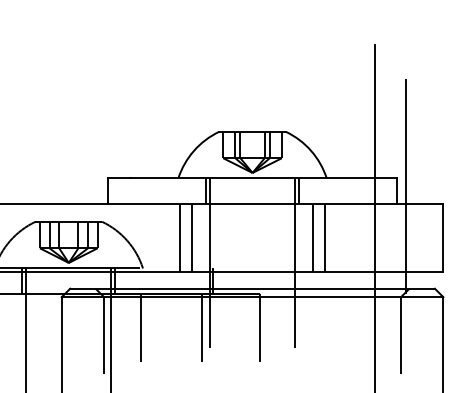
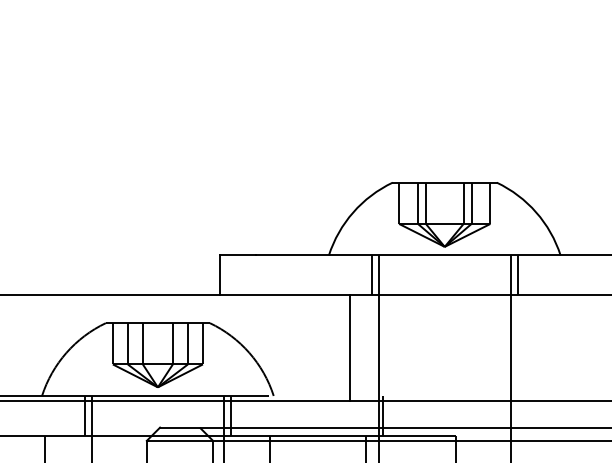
line: (180, 237) -> (332, 347), removed
line: (313, 237) -> (539, 347), removed
line: (324, 237) -> (557, 347), removed

